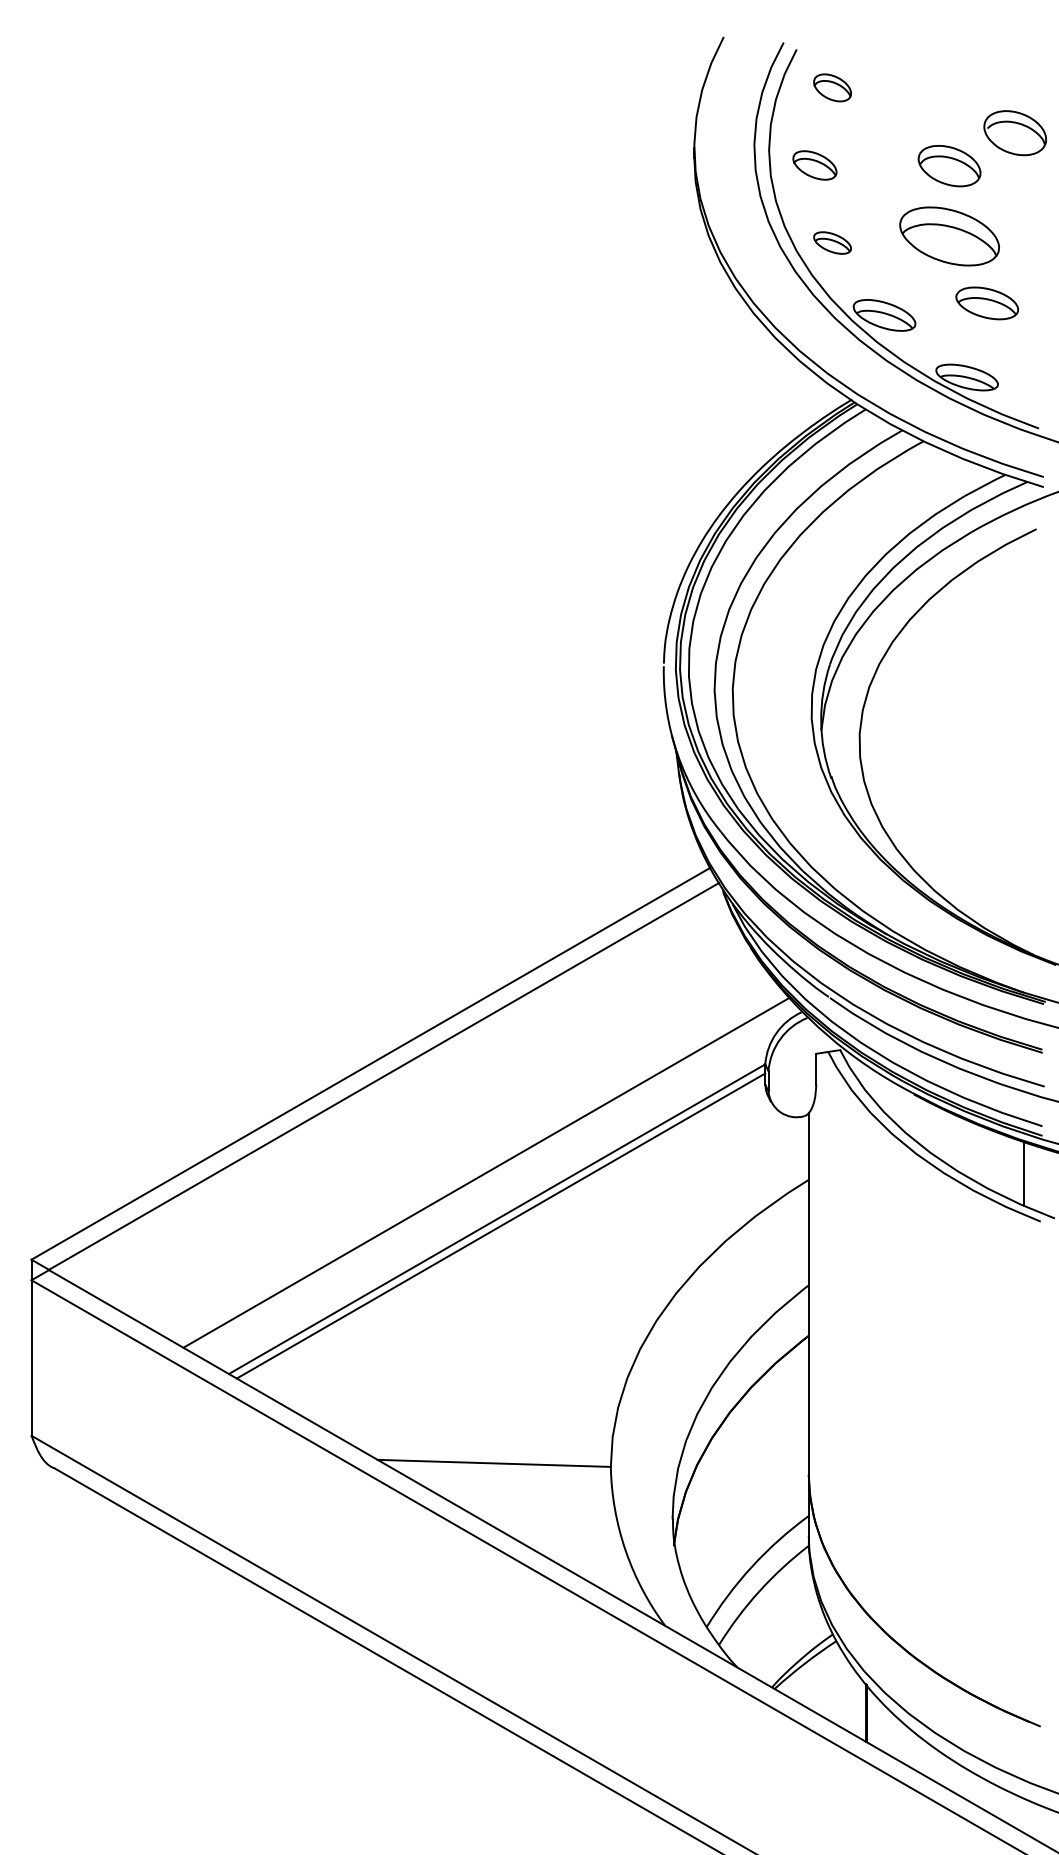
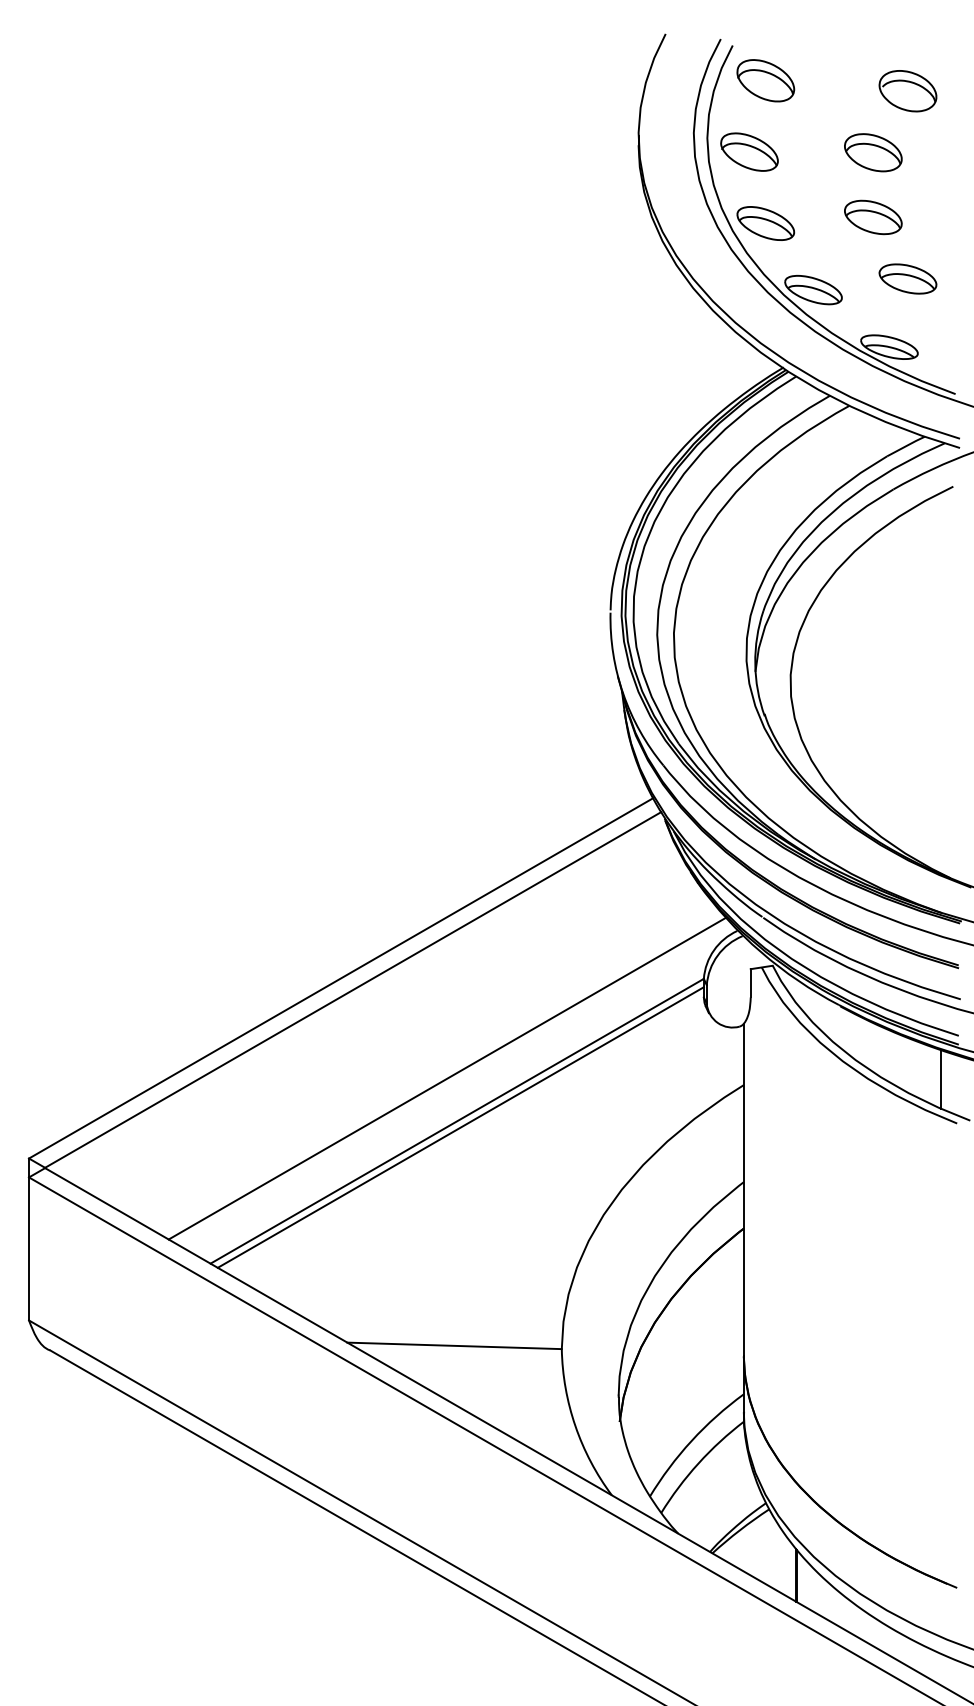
part: (832, 87) -> (765, 80), size x1.67
part: (1014, 133) -> (907, 91), moved
part: (814, 165) -> (749, 152), size x1.43
part: (949, 236) -> (873, 217), size x0.62
part: (832, 242) -> (765, 223), size x1.67

